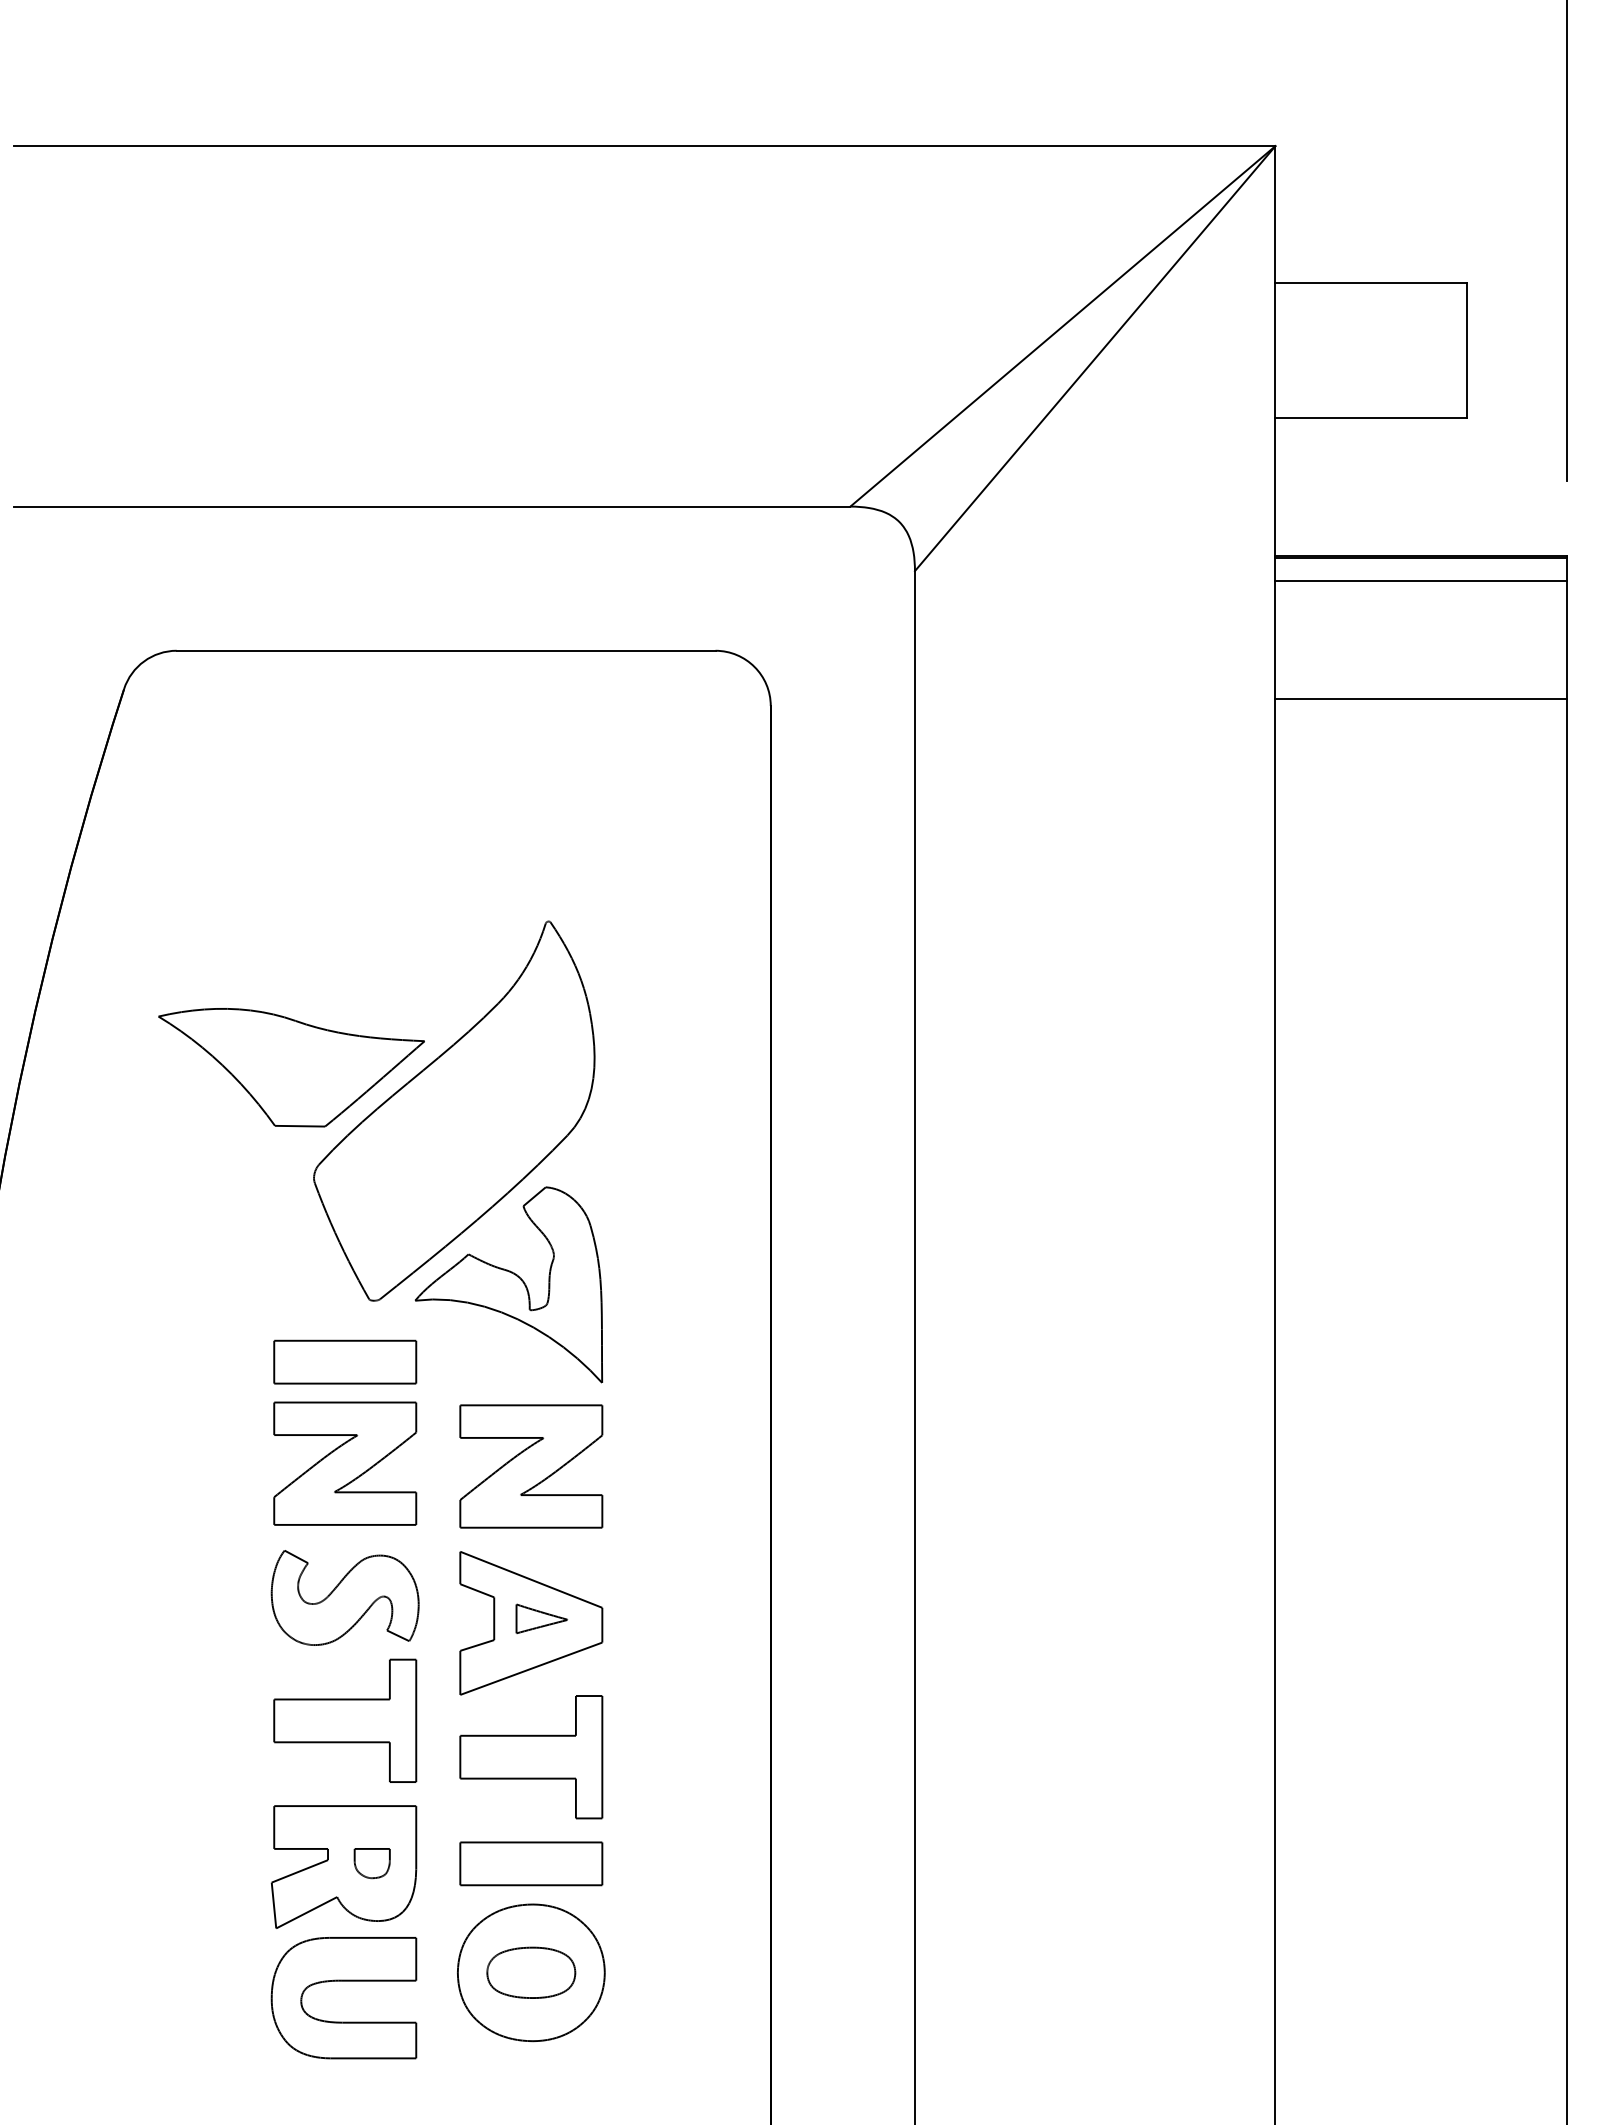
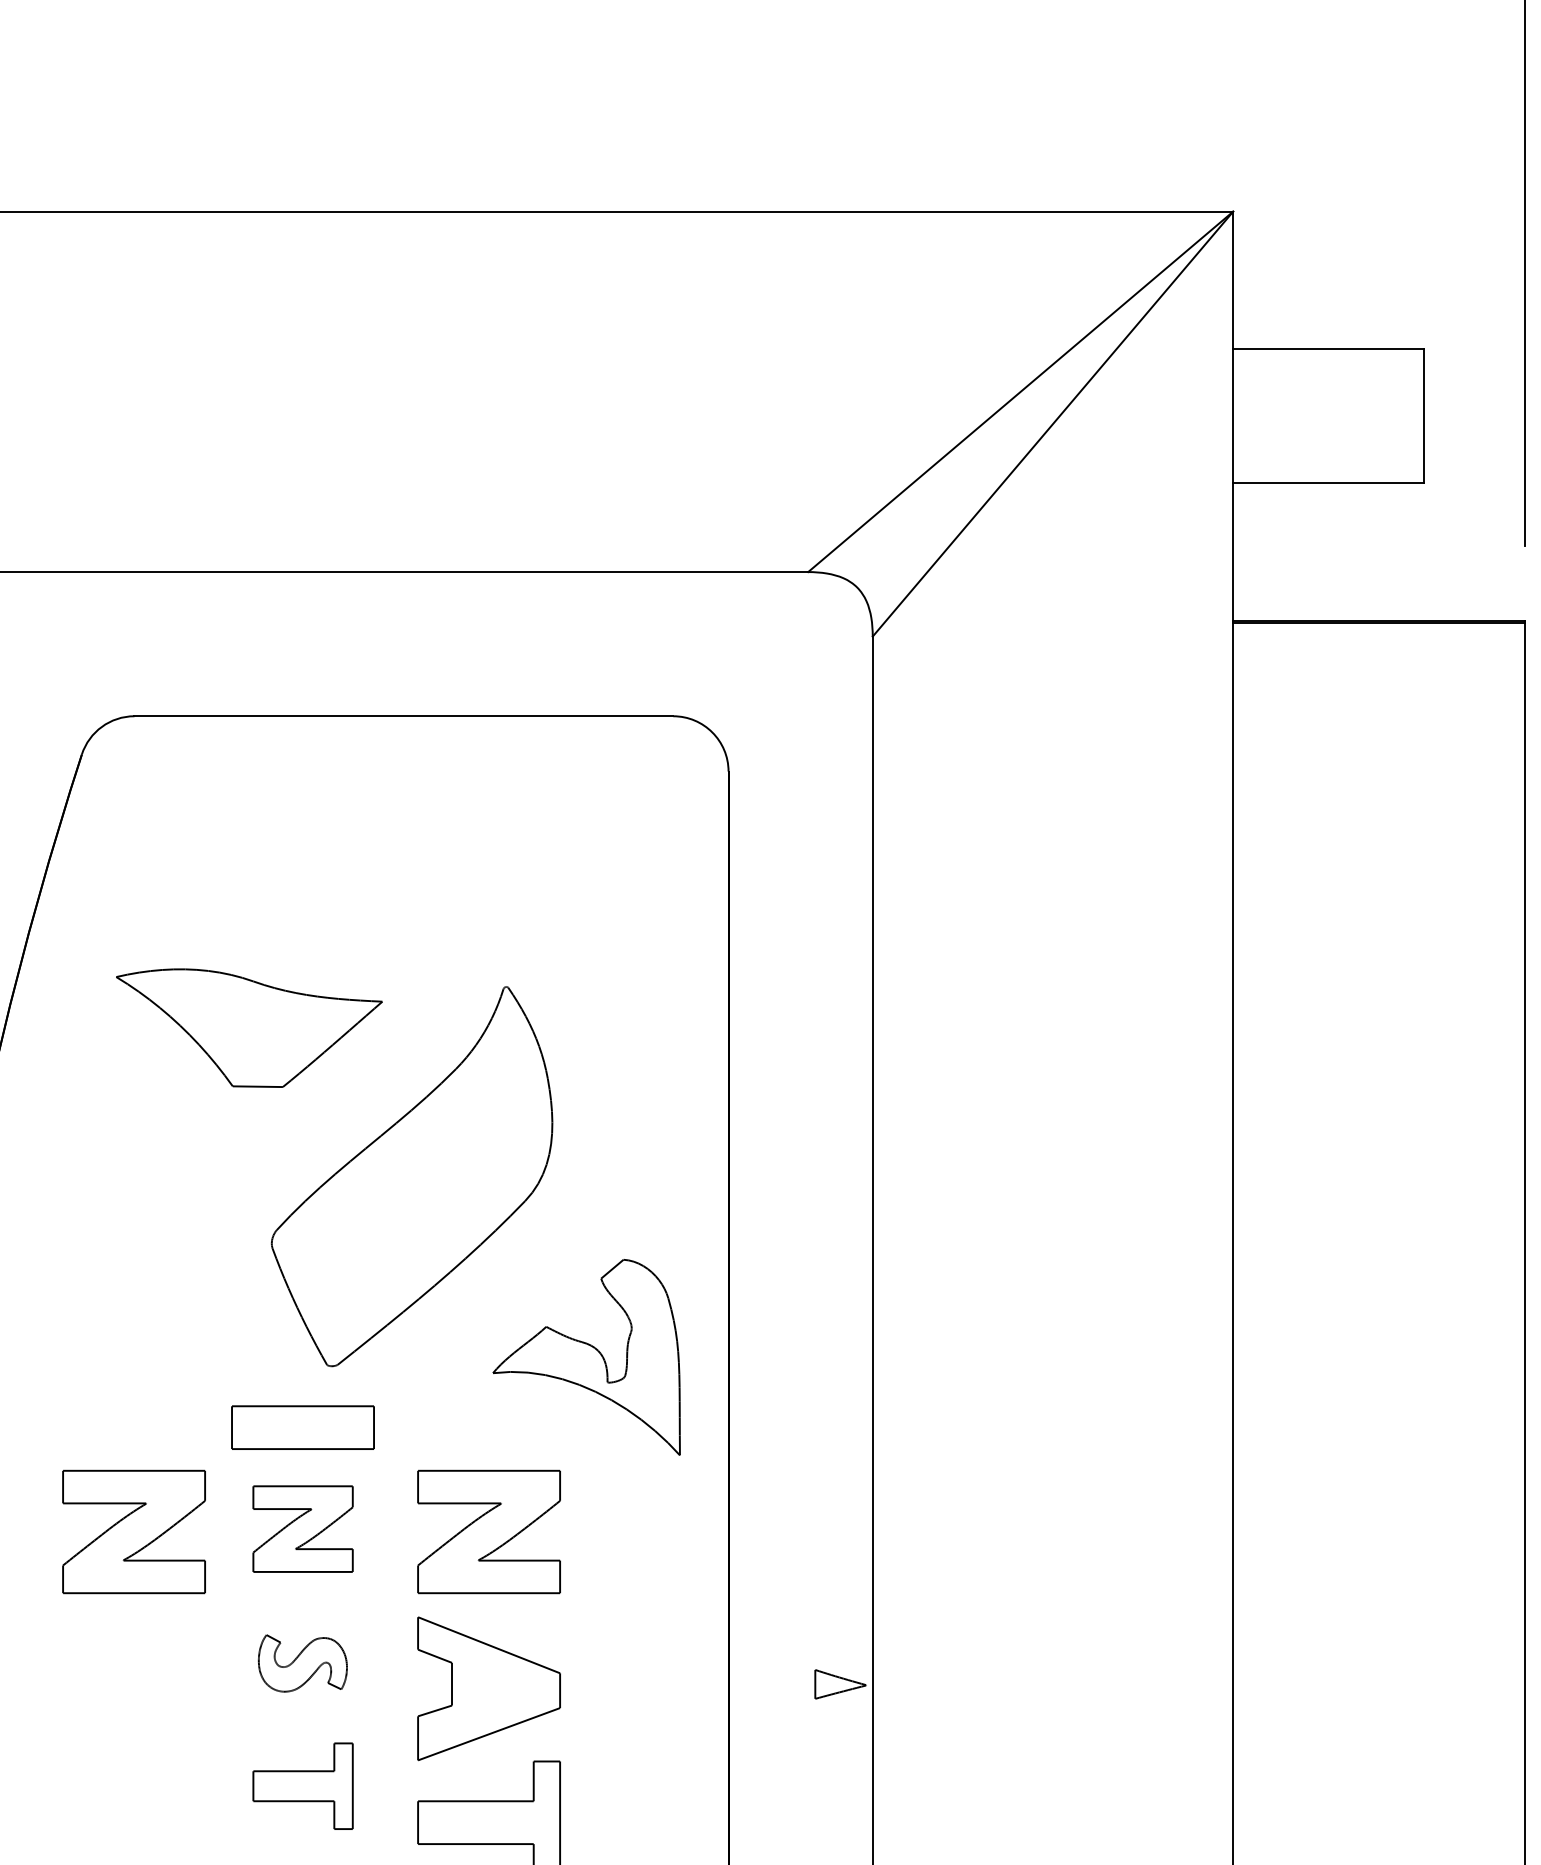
line: (1421, 581) -> (1379, 646), removed
line: (1421, 699) -> (1379, 764), removed
part: (291, 1067) -> (249, 1027), moved
part: (508, 1284) -> (586, 1356), moved
part: (345, 1463) -> (303, 1528), size x0.7
part: (176, 1466) -> (134, 1531), added
part: (344, 1597) -> (302, 1662), size x0.6
part: (541, 1618) -> (840, 1683), moved
part: (345, 1720) -> (303, 1785), size x0.7

